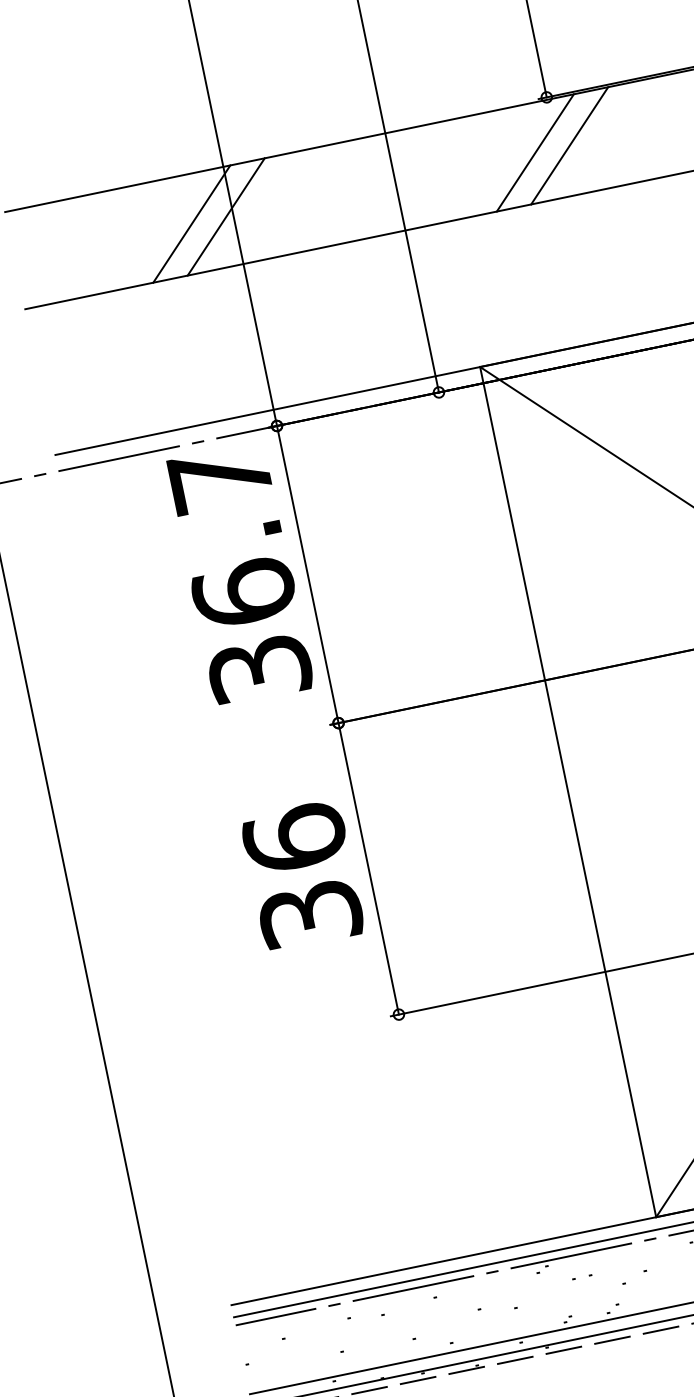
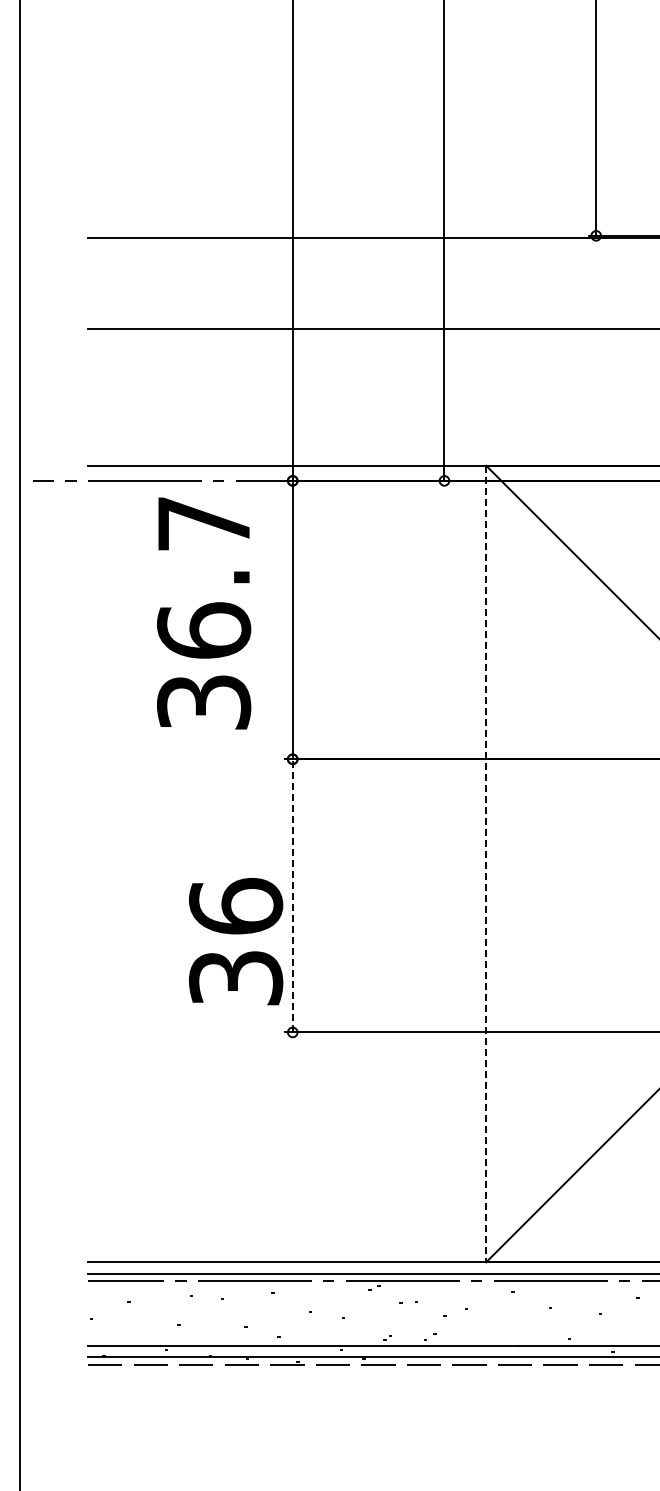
line: (569, 145) -> (607, 283), removed
line: (535, 152) -> (575, 283), removed
line: (225, 216) -> (285, 283), removed
line: (191, 224) -> (253, 283), removed
text: (240, 574) -> (204, 613), moved
line: (568, 792) -> (486, 864), solid -> dashed
line: (368, 868) -> (292, 895), solid -> dashed
text: (303, 875) -> (236, 941), moved

